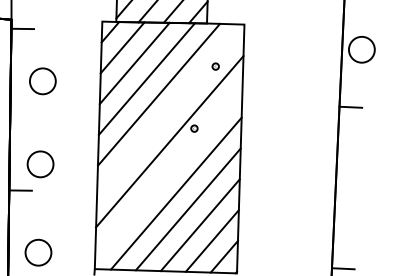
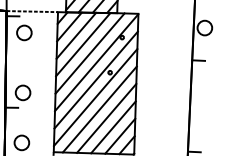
line: (57, 20) -> (32, 11), added
part: (43, 80) -> (24, 32), moved
line: (170, 110) -> (96, 62), added
line: (168, 172) -> (95, 97), added

